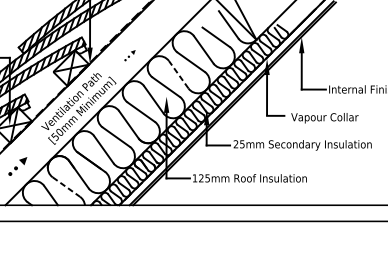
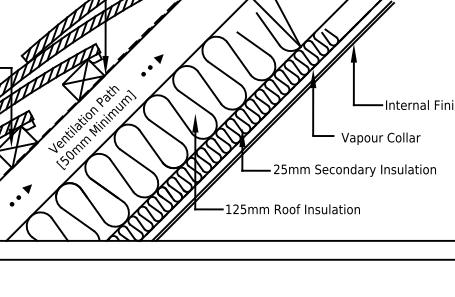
part: (130, 55) -> (152, 65), size x1.67
line: (178, 74) -> (209, 87), dashed -> solid
line: (66, 187) -> (77, 219), dashed -> solid

